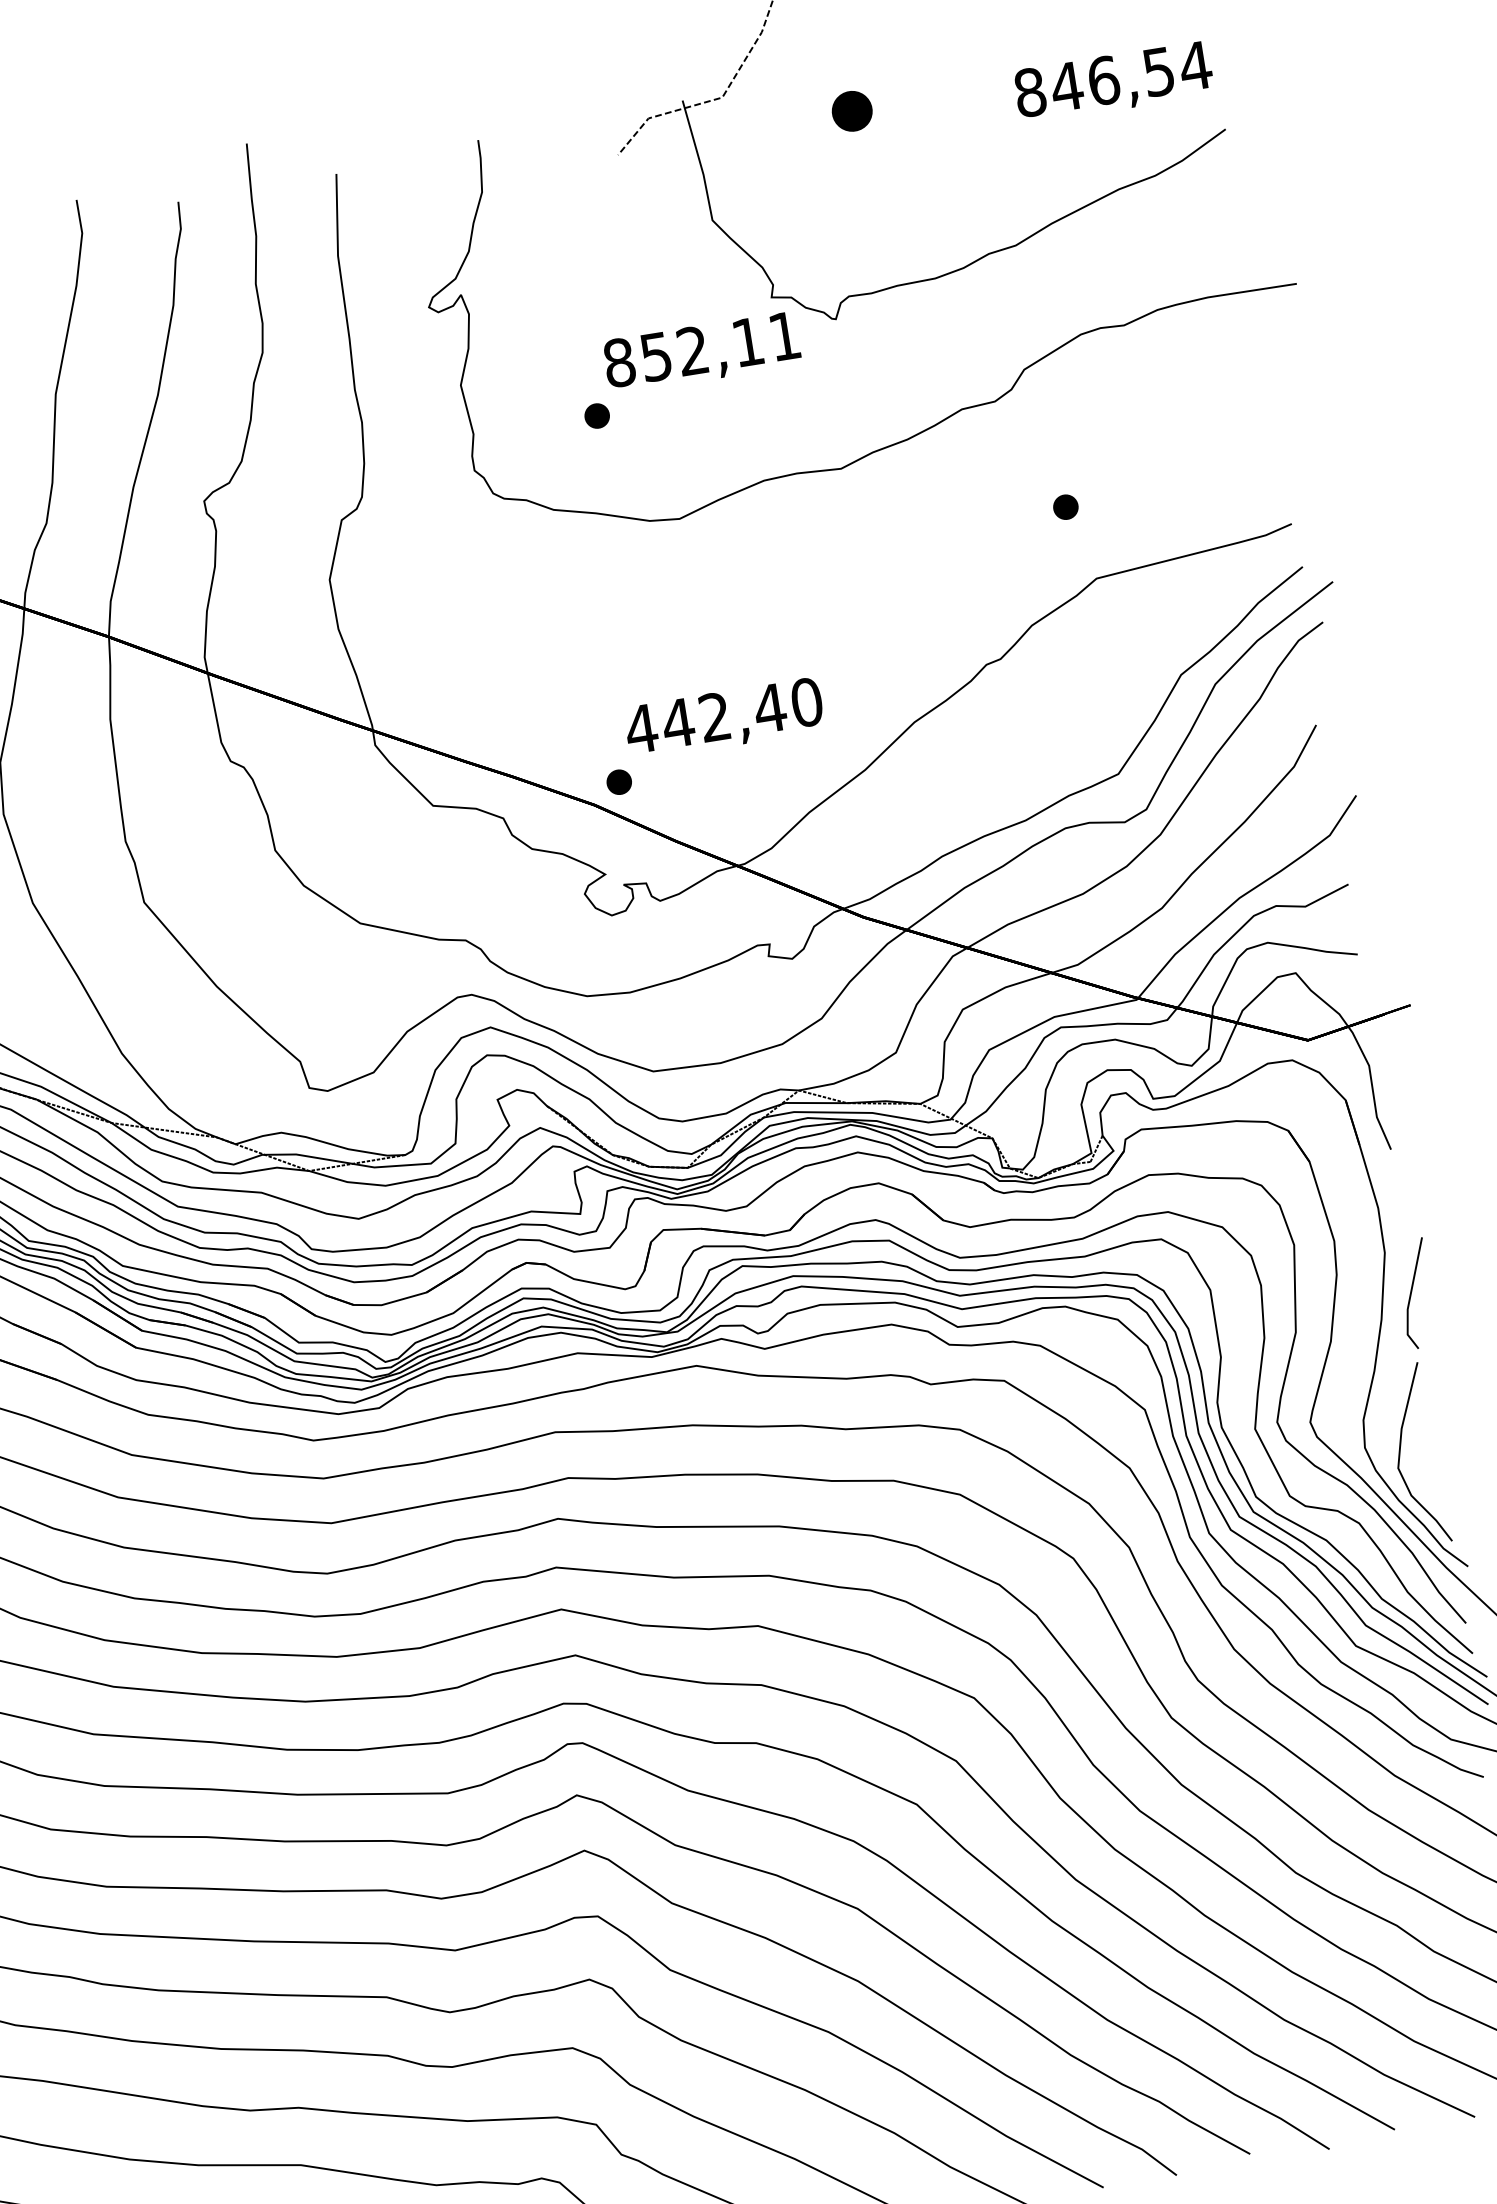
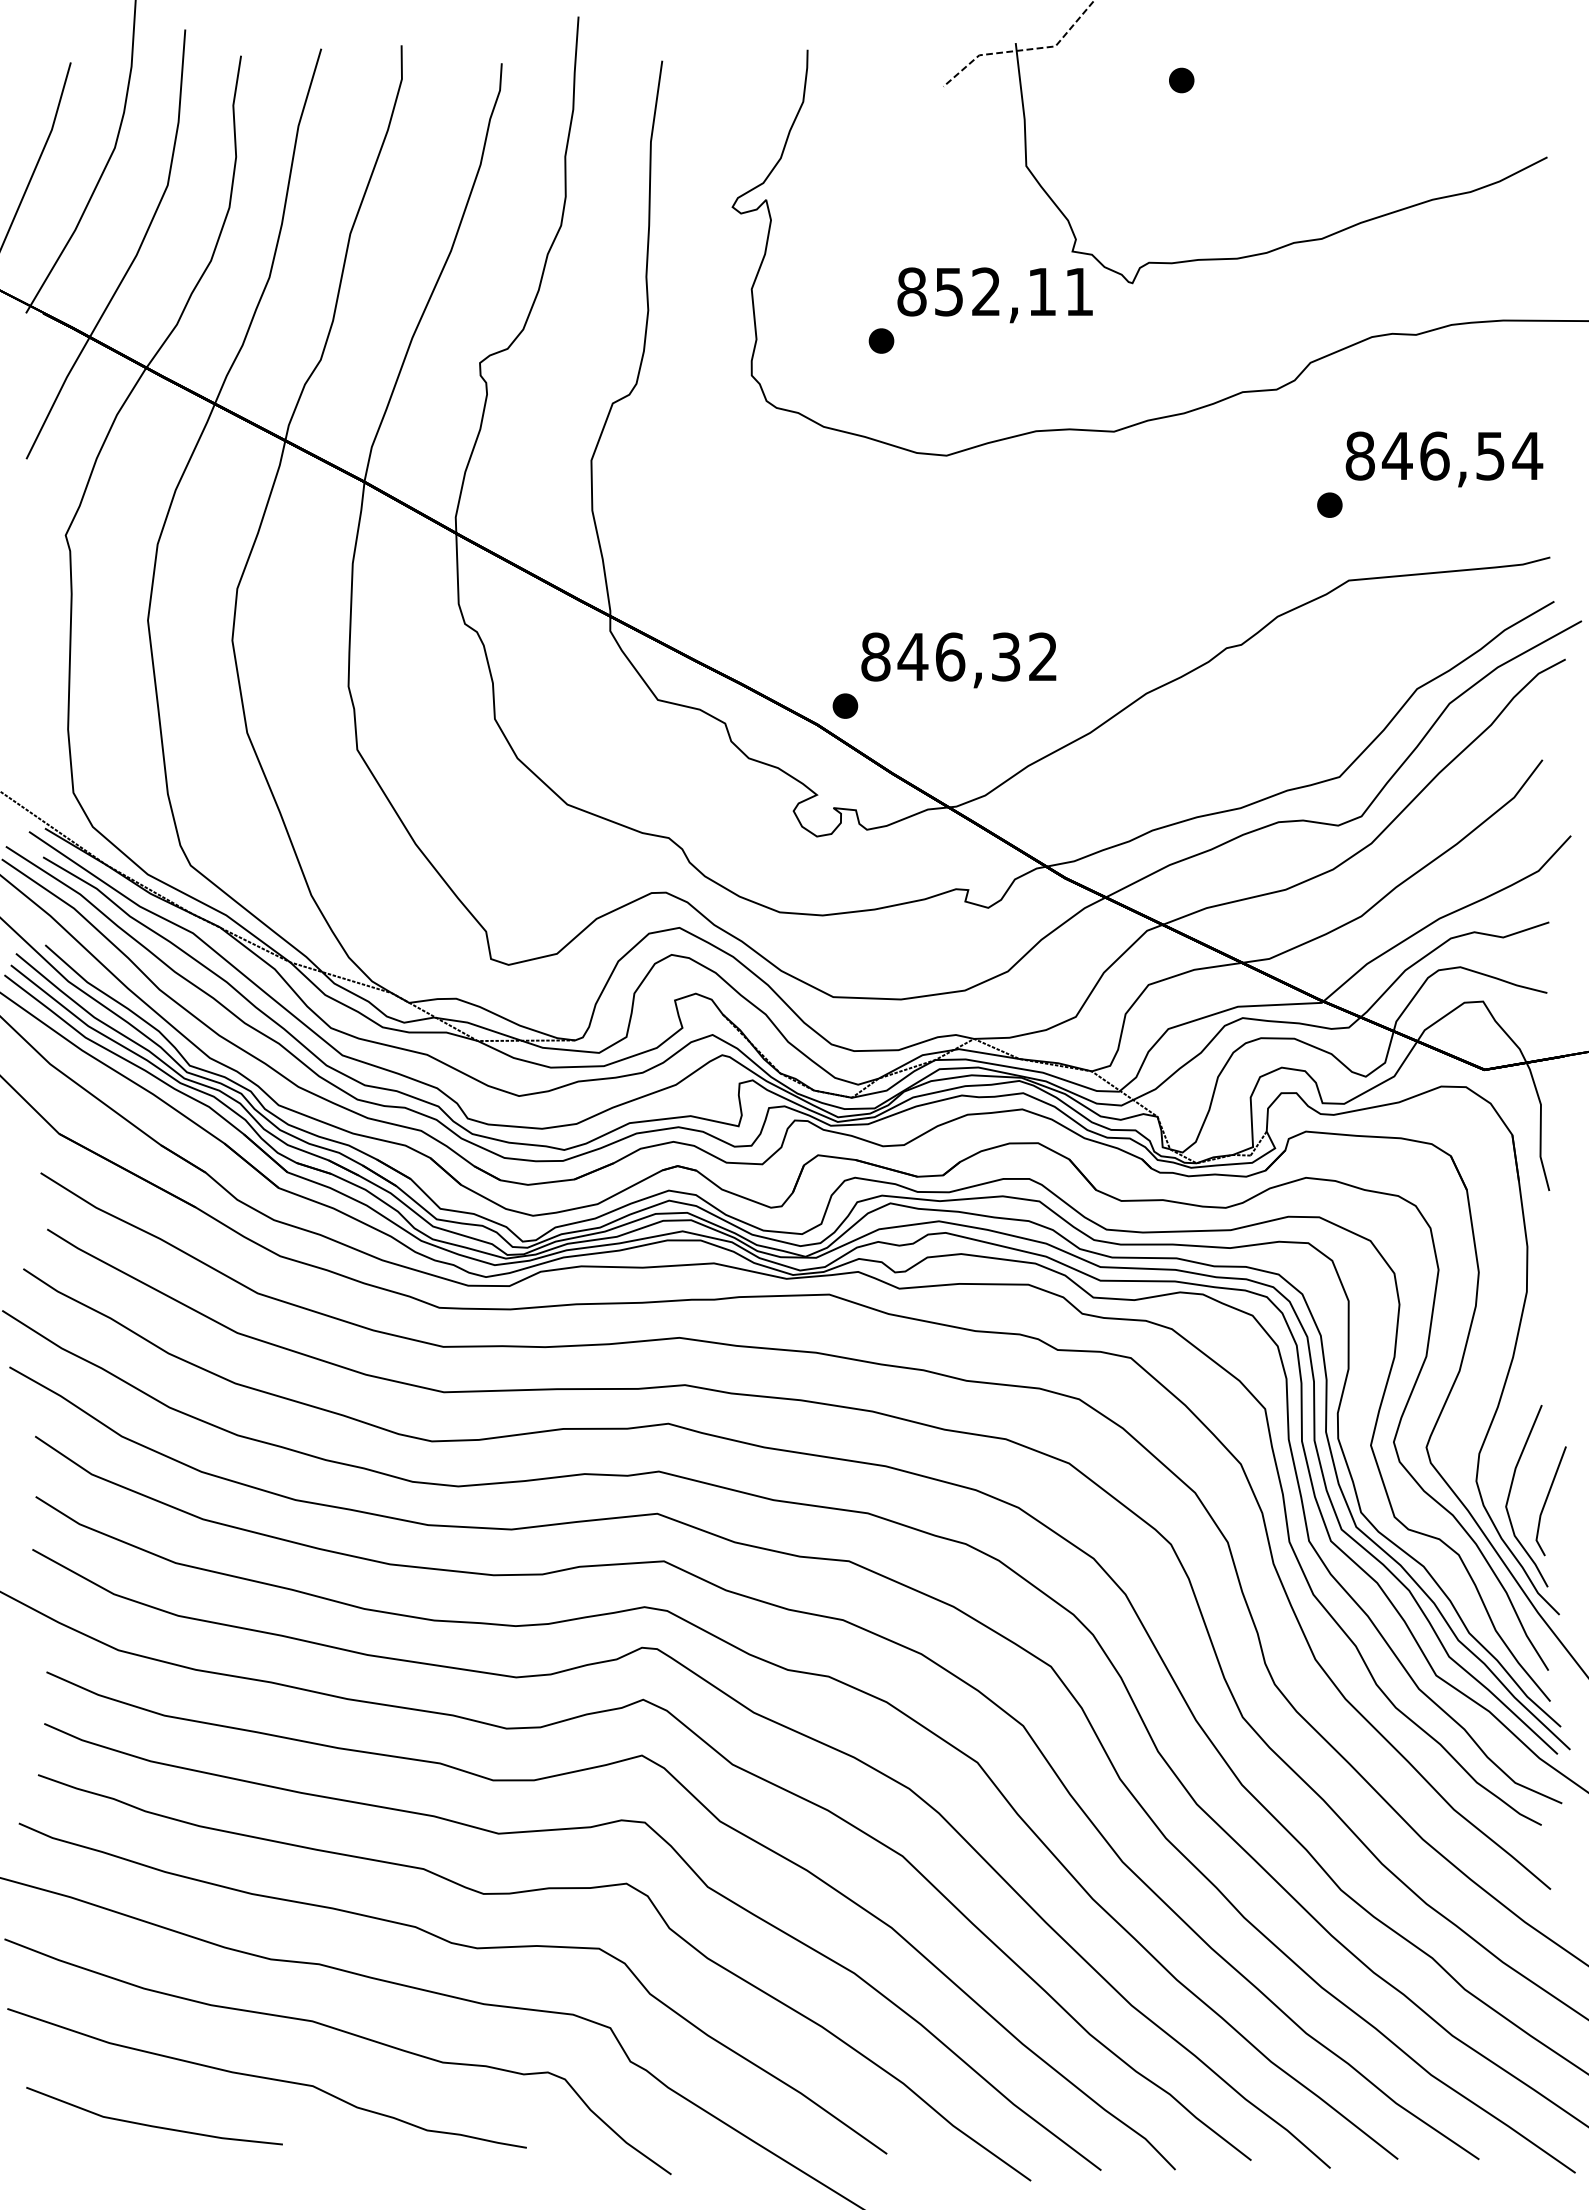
text: (1113, 82) -> (1444, 459), moved
part: (852, 111) -> (1181, 80), size x0.62
text: (724, 715) -> (959, 656), 442,40 -> 846,32
part: (1415, 1294) -> (1550, 1501), moved

